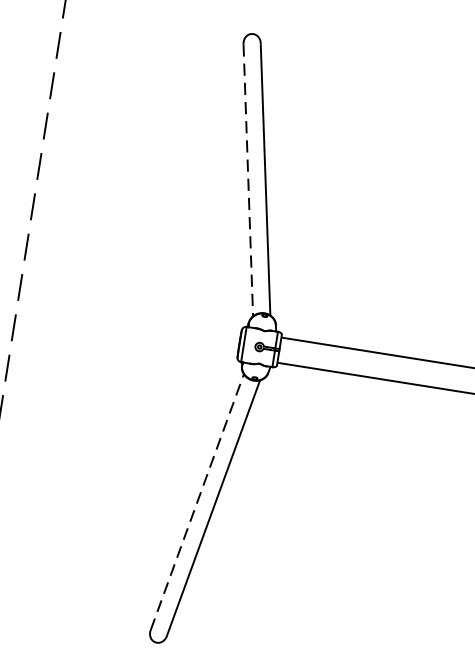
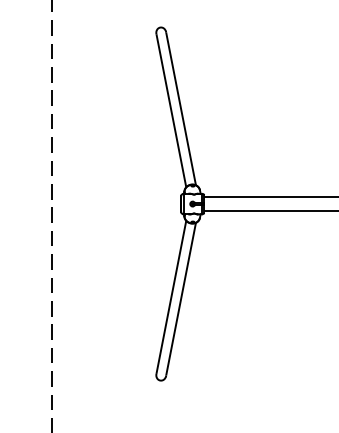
line: (248, 179) -> (171, 110), dashed -> solid
line: (197, 502) -> (171, 297), dashed -> solid

